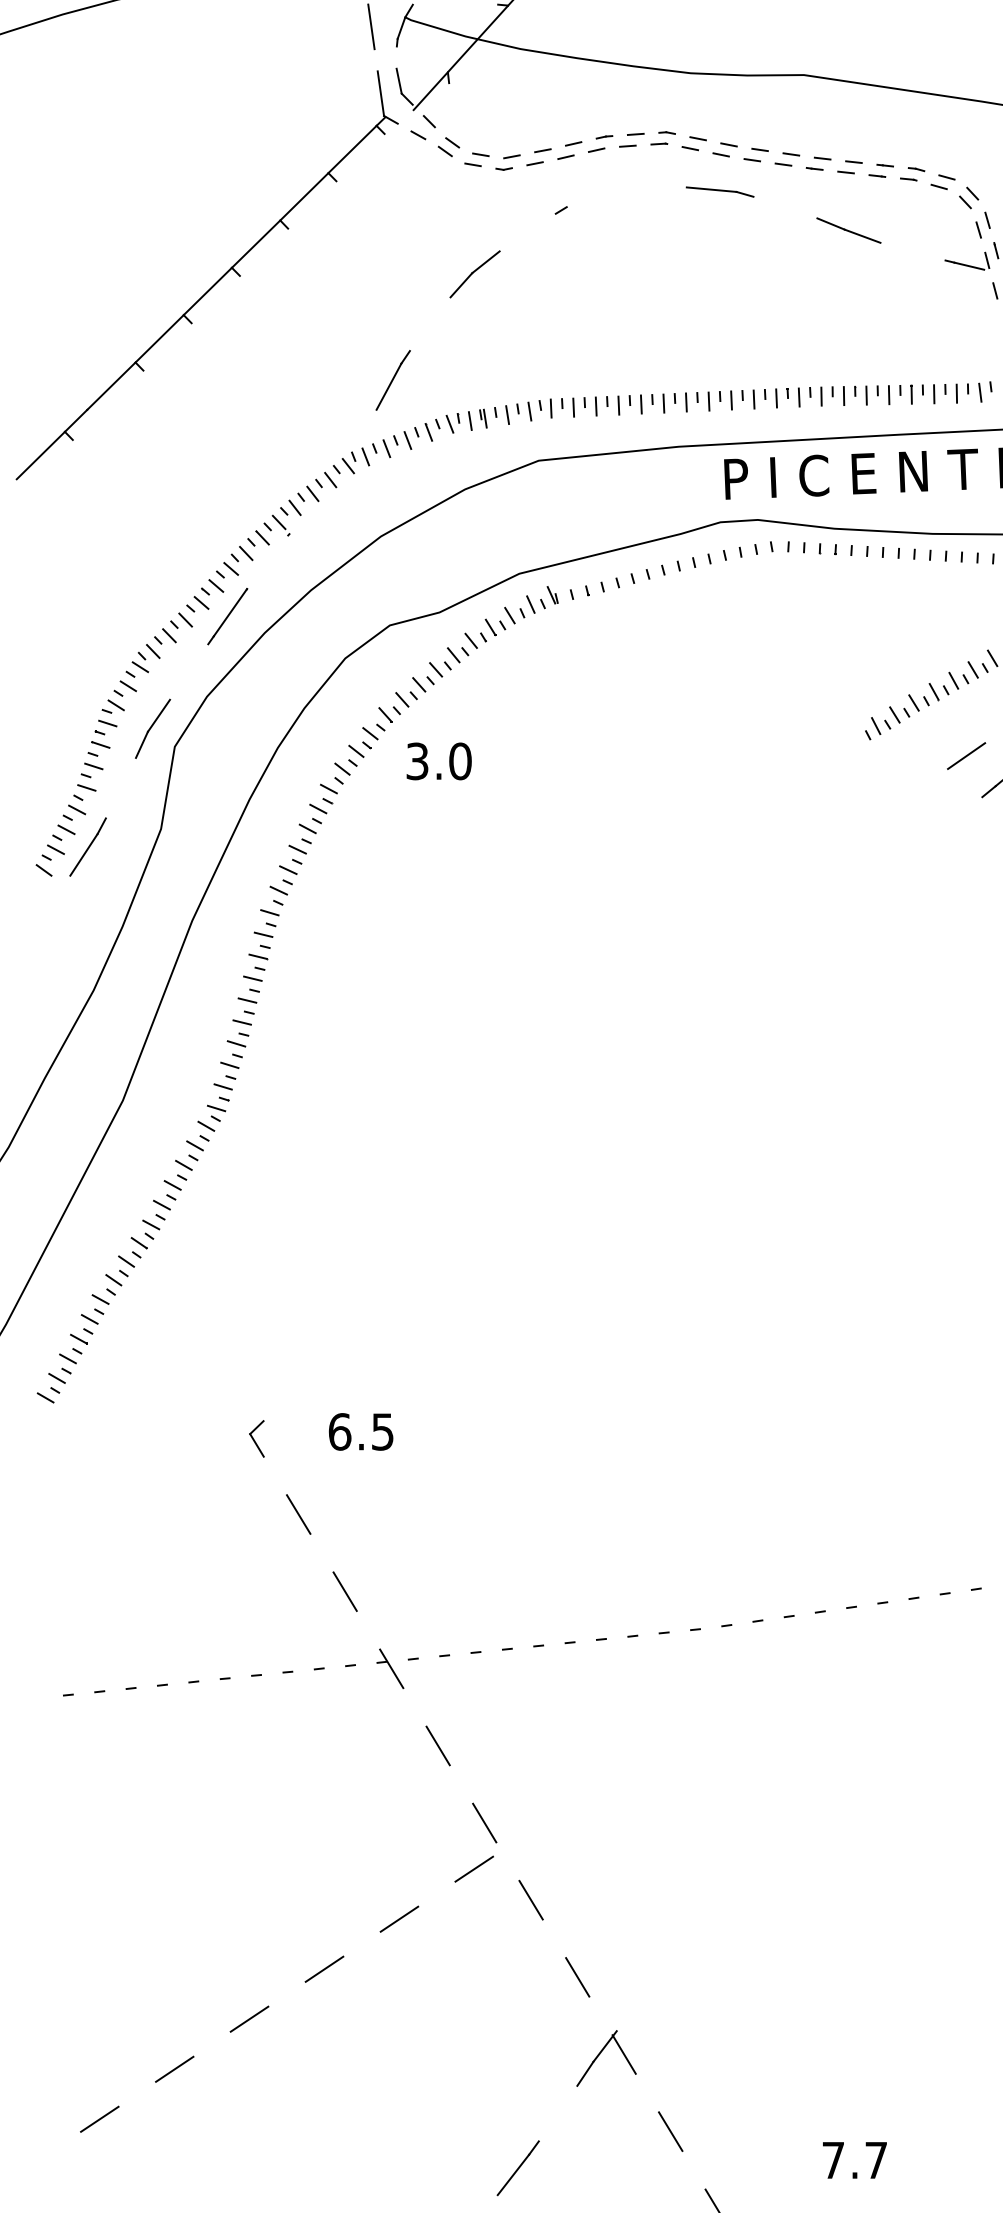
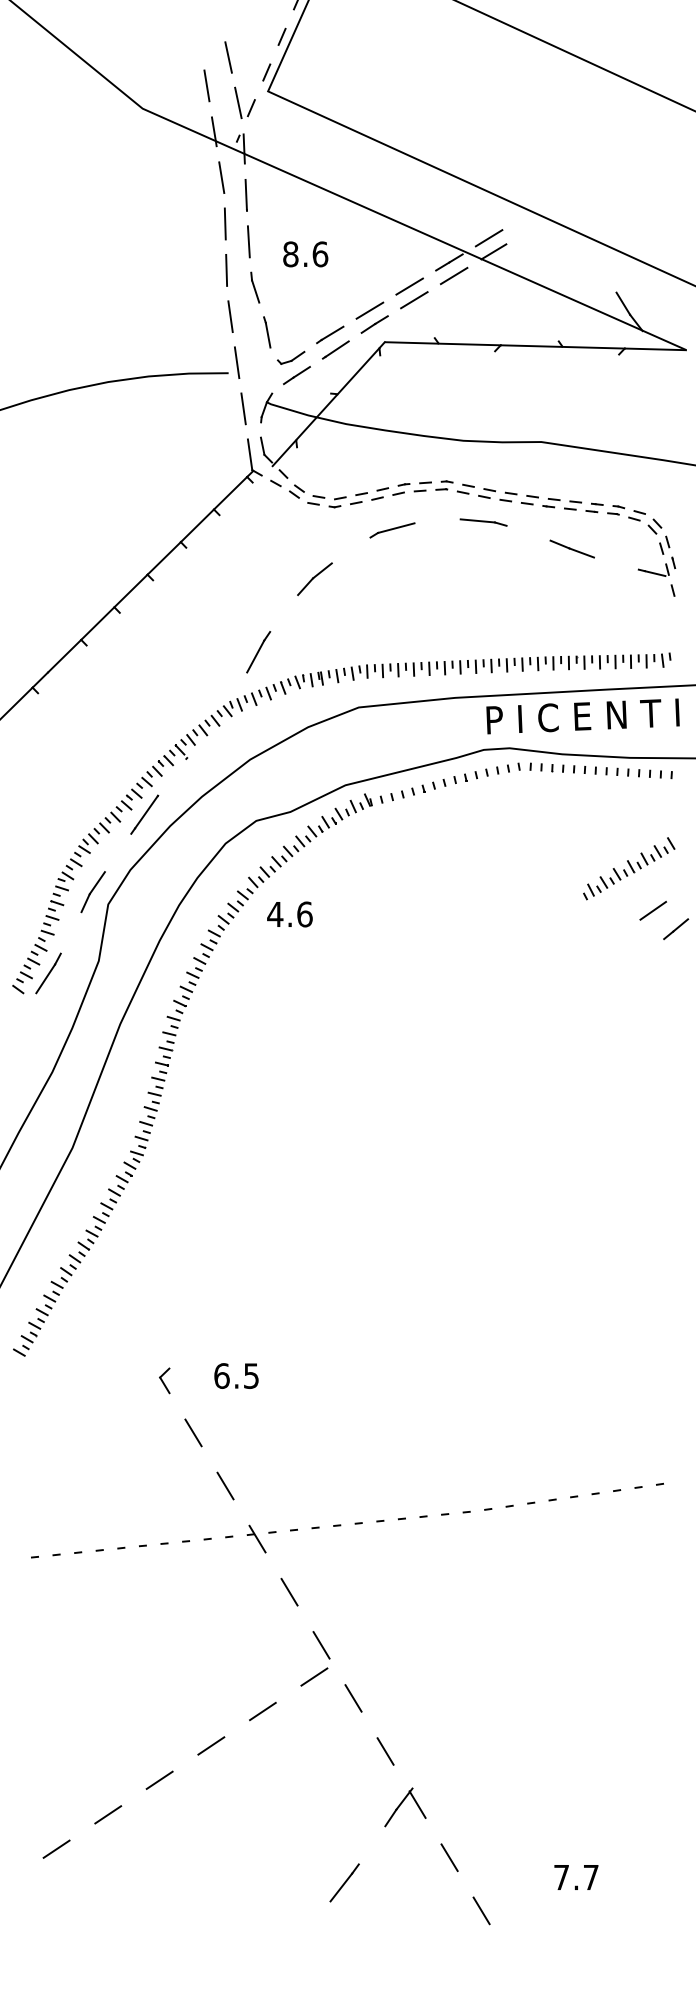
line: (593, 199) -> (396, 527), added
text: (438, 761) -> (289, 914), 3.0 -> 4.6

